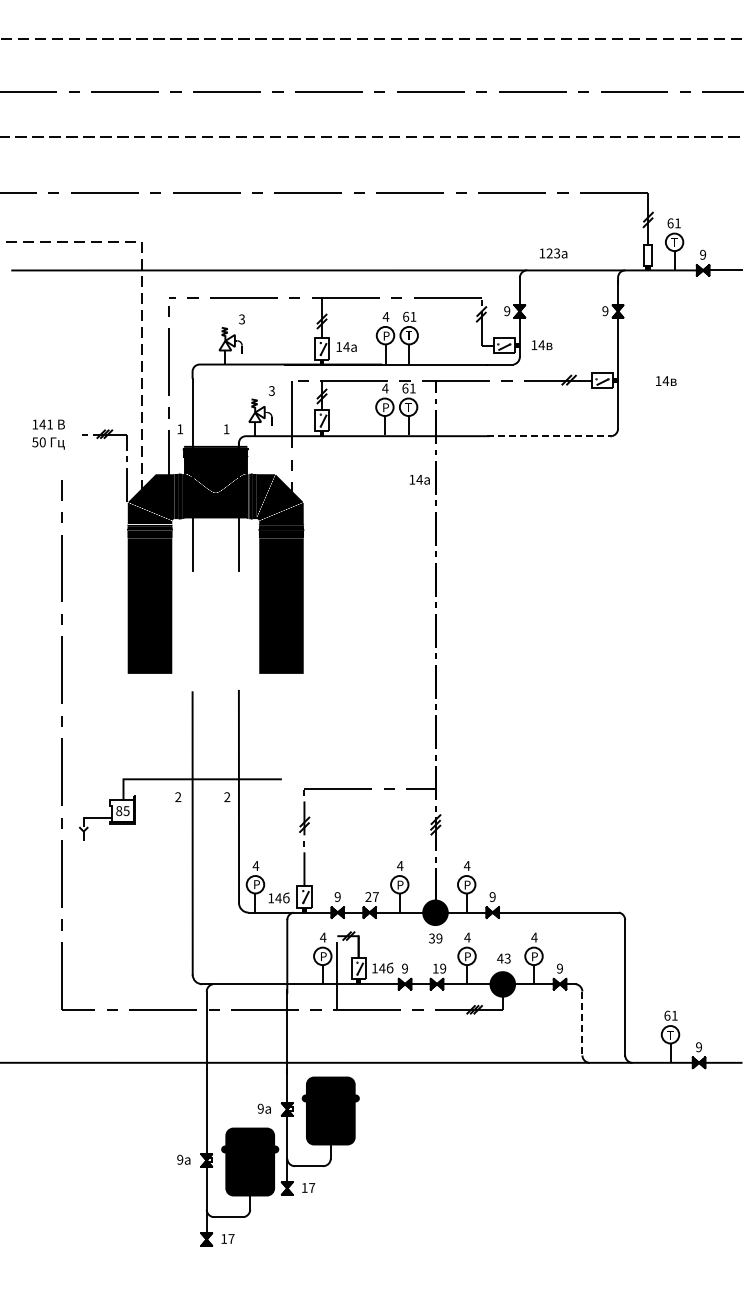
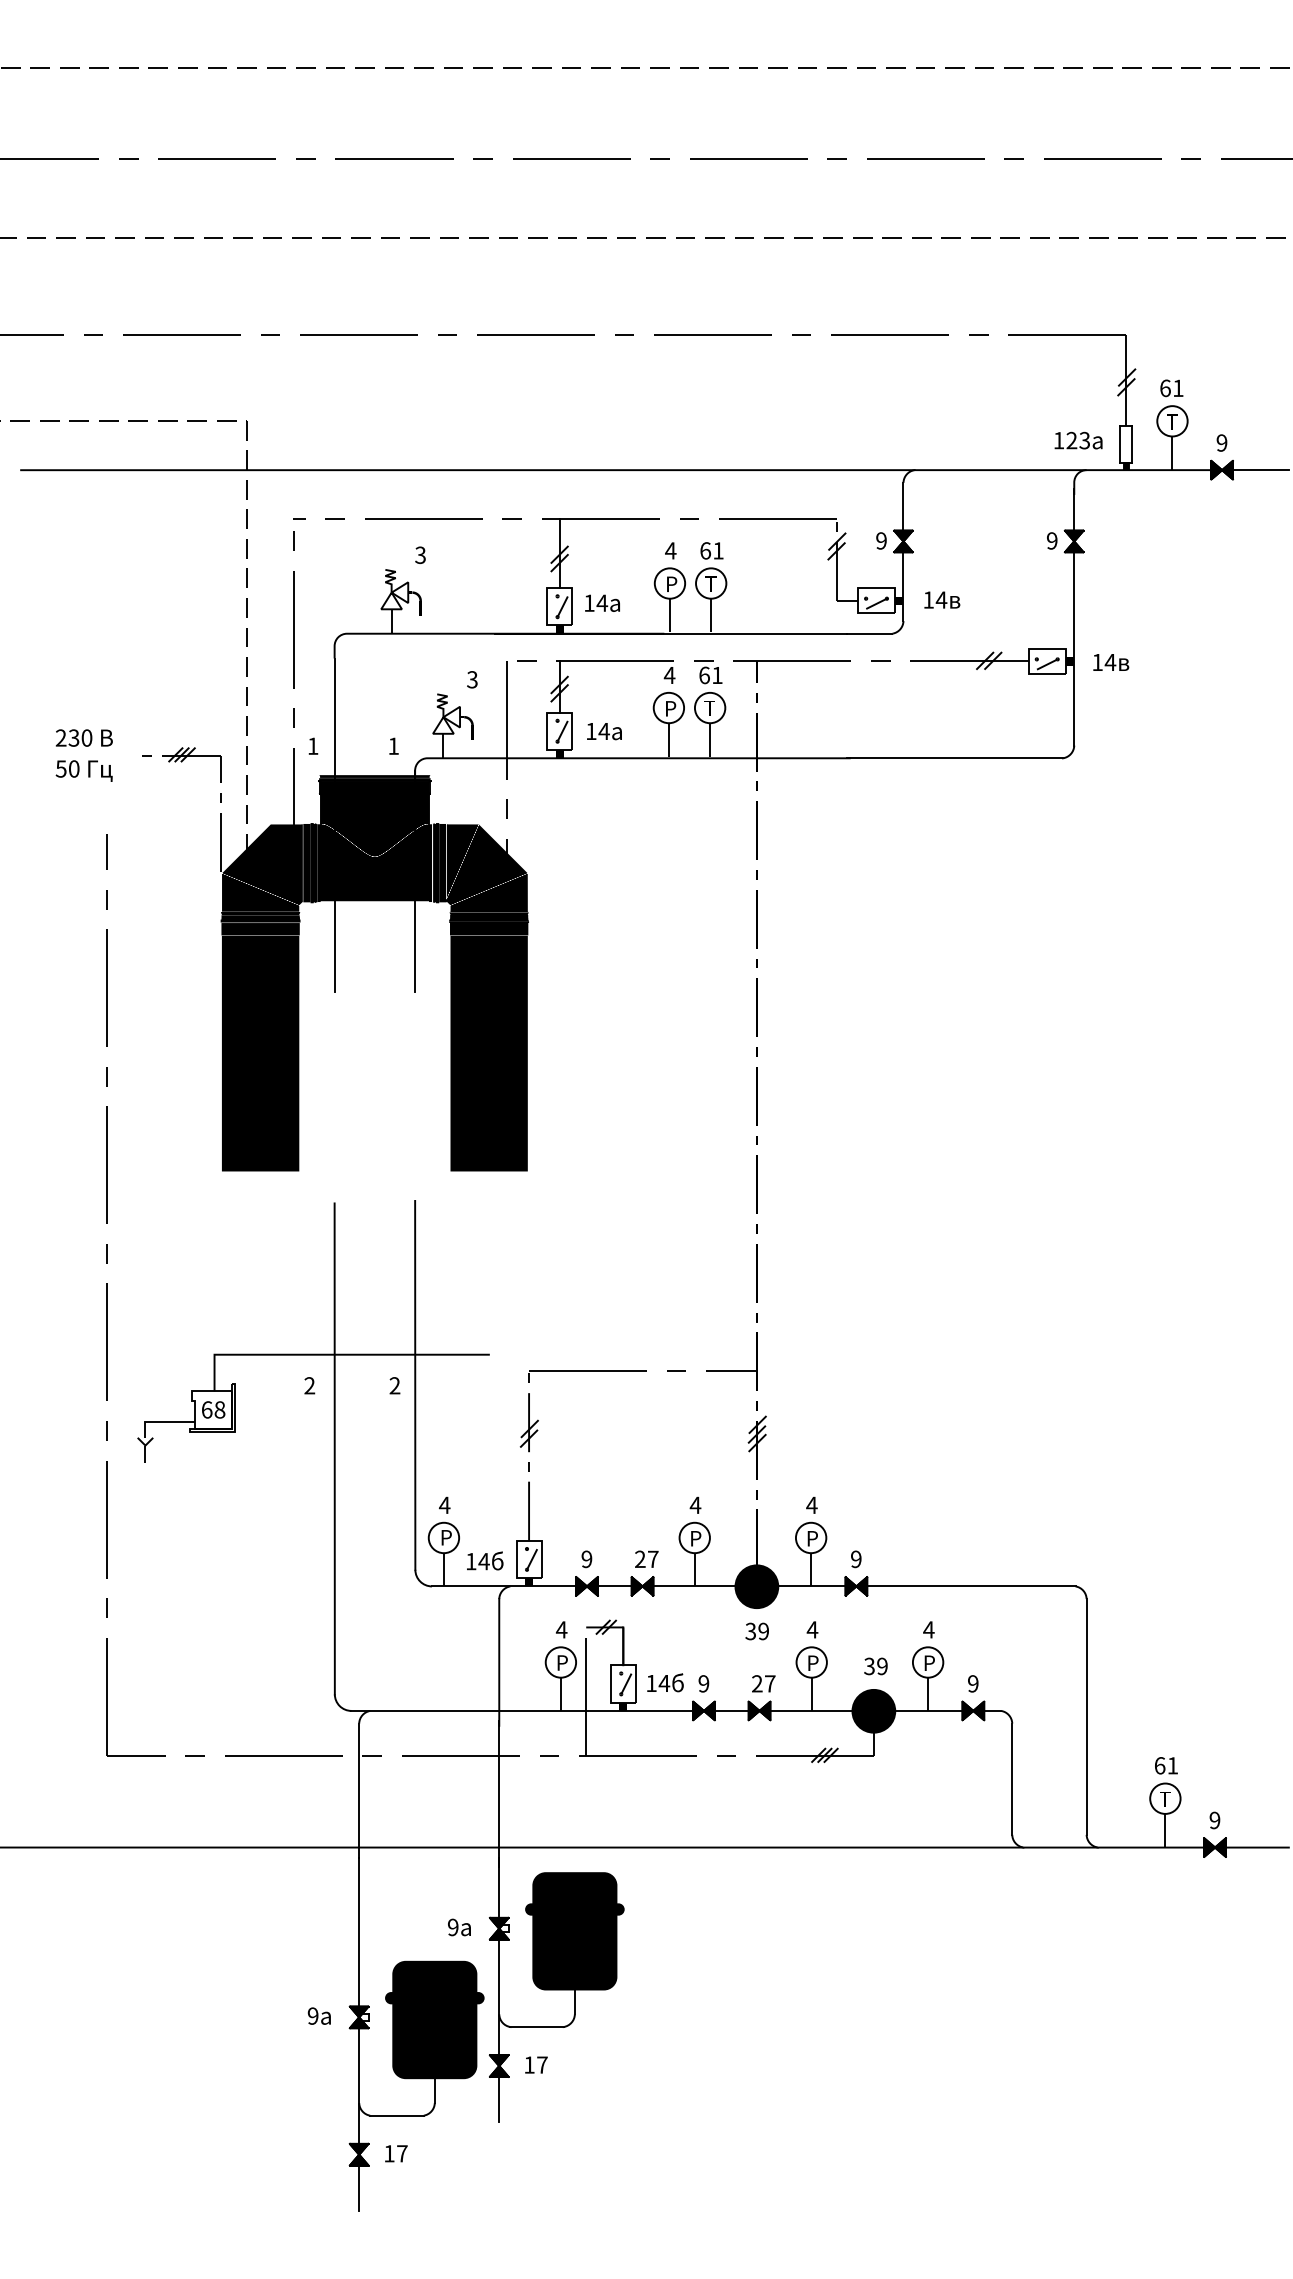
text: (553, 253) -> (1078, 440), moved
text: (666, 380) -> (1111, 661), moved
text: (42, 424) -> (73, 737), 141 -> 230
line: (550, 436) -> (956, 758), dashed -> solid
text: (419, 479) -> (603, 730), moved
text: (122, 810) -> (212, 1408), 85 -> 68
text: (503, 958) -> (875, 1666), 43 -> 39
text: (439, 968) -> (763, 1683), 19 -> 27
line: (582, 1023) -> (1012, 1779), dashed -> solid
line: (287, 1207) -> (499, 2099), added
line: (206, 1258) -> (358, 2187), added

